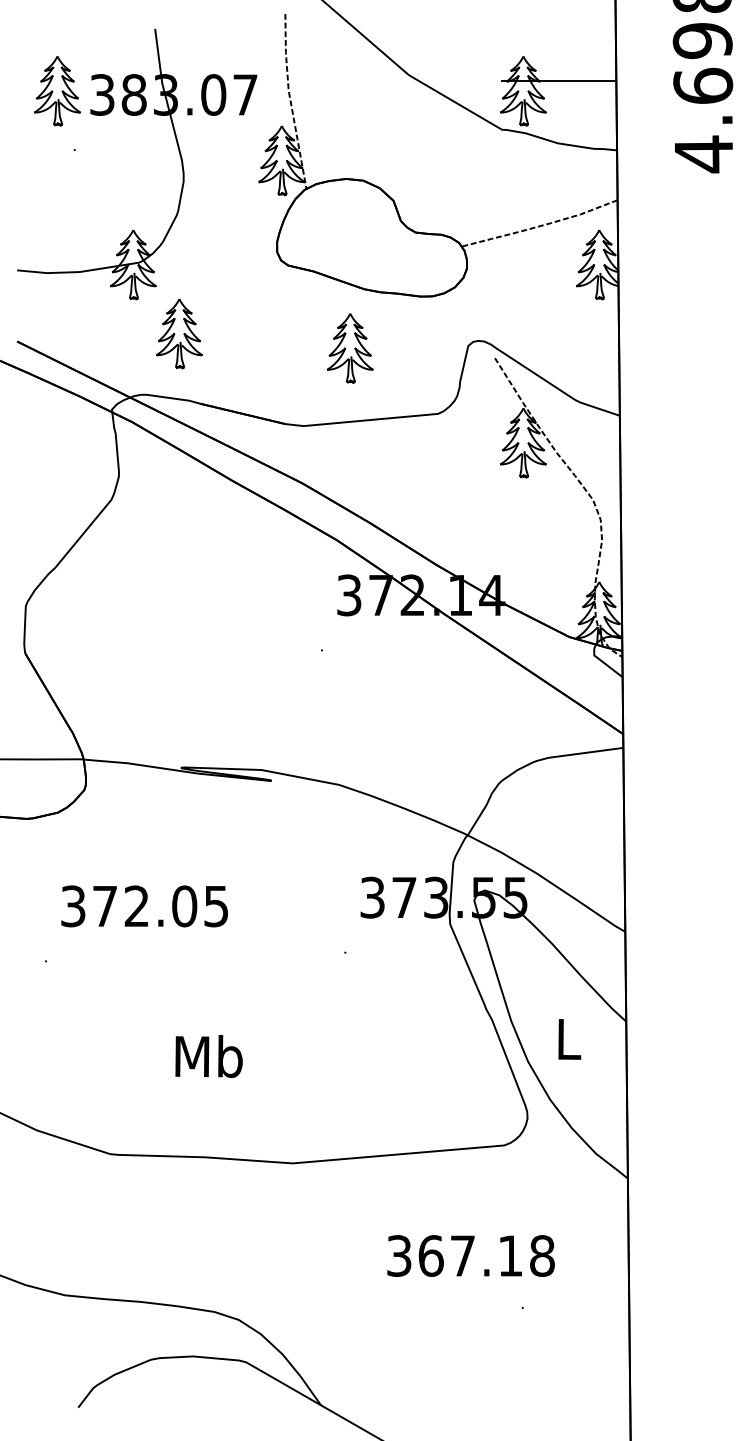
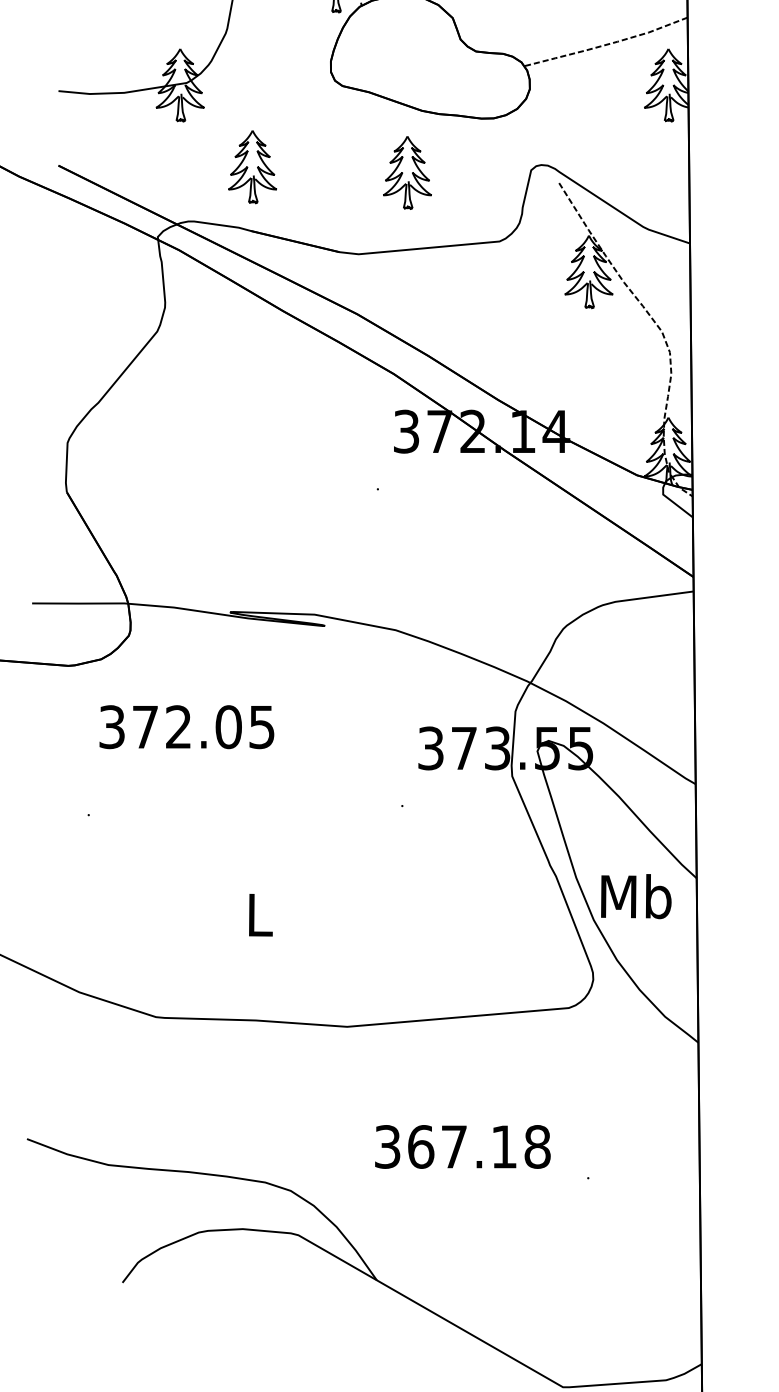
part: (179, 334) -> (252, 167), moved
text: (144, 906) -> (186, 727), moved
text: (568, 1038) -> (636, 895), L -> Mb
text: (208, 1056) -> (258, 914), Mb -> L
text: (470, 1255) -> (462, 1146), moved

